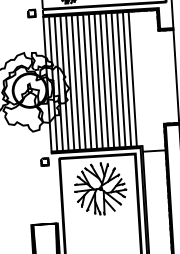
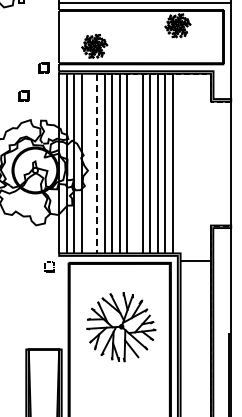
part: (17, 34) -> (23, 95), added
line: (104, 80) -> (135, 163), removed
line: (70, 82) -> (89, 163), removed
line: (76, 82) -> (97, 163), solid -> dashed
part: (100, 189) -> (121, 327), moved

